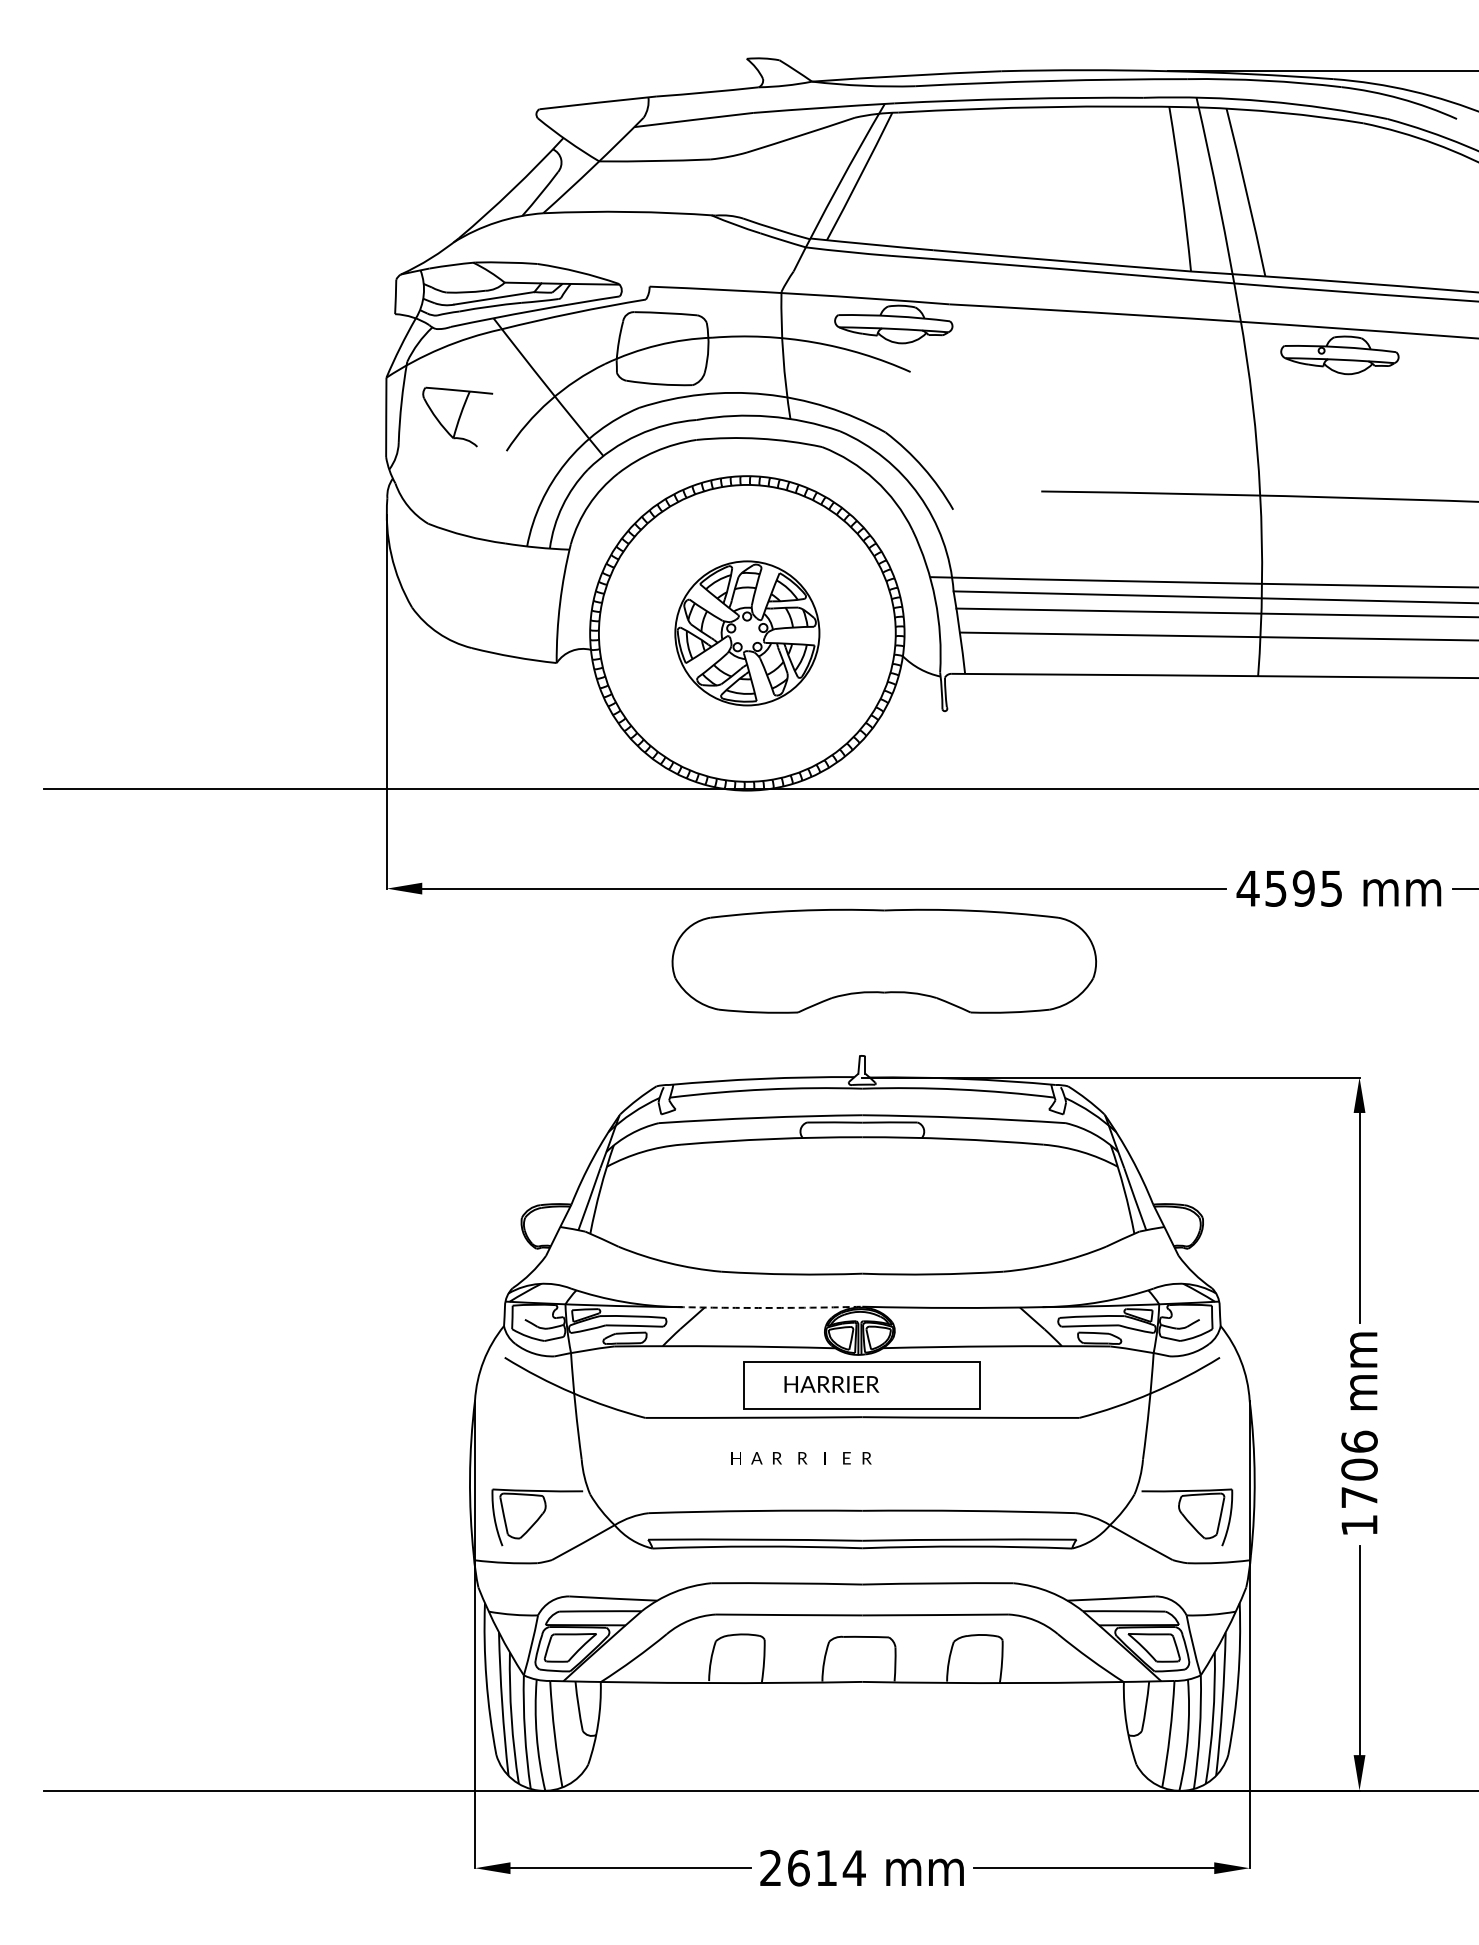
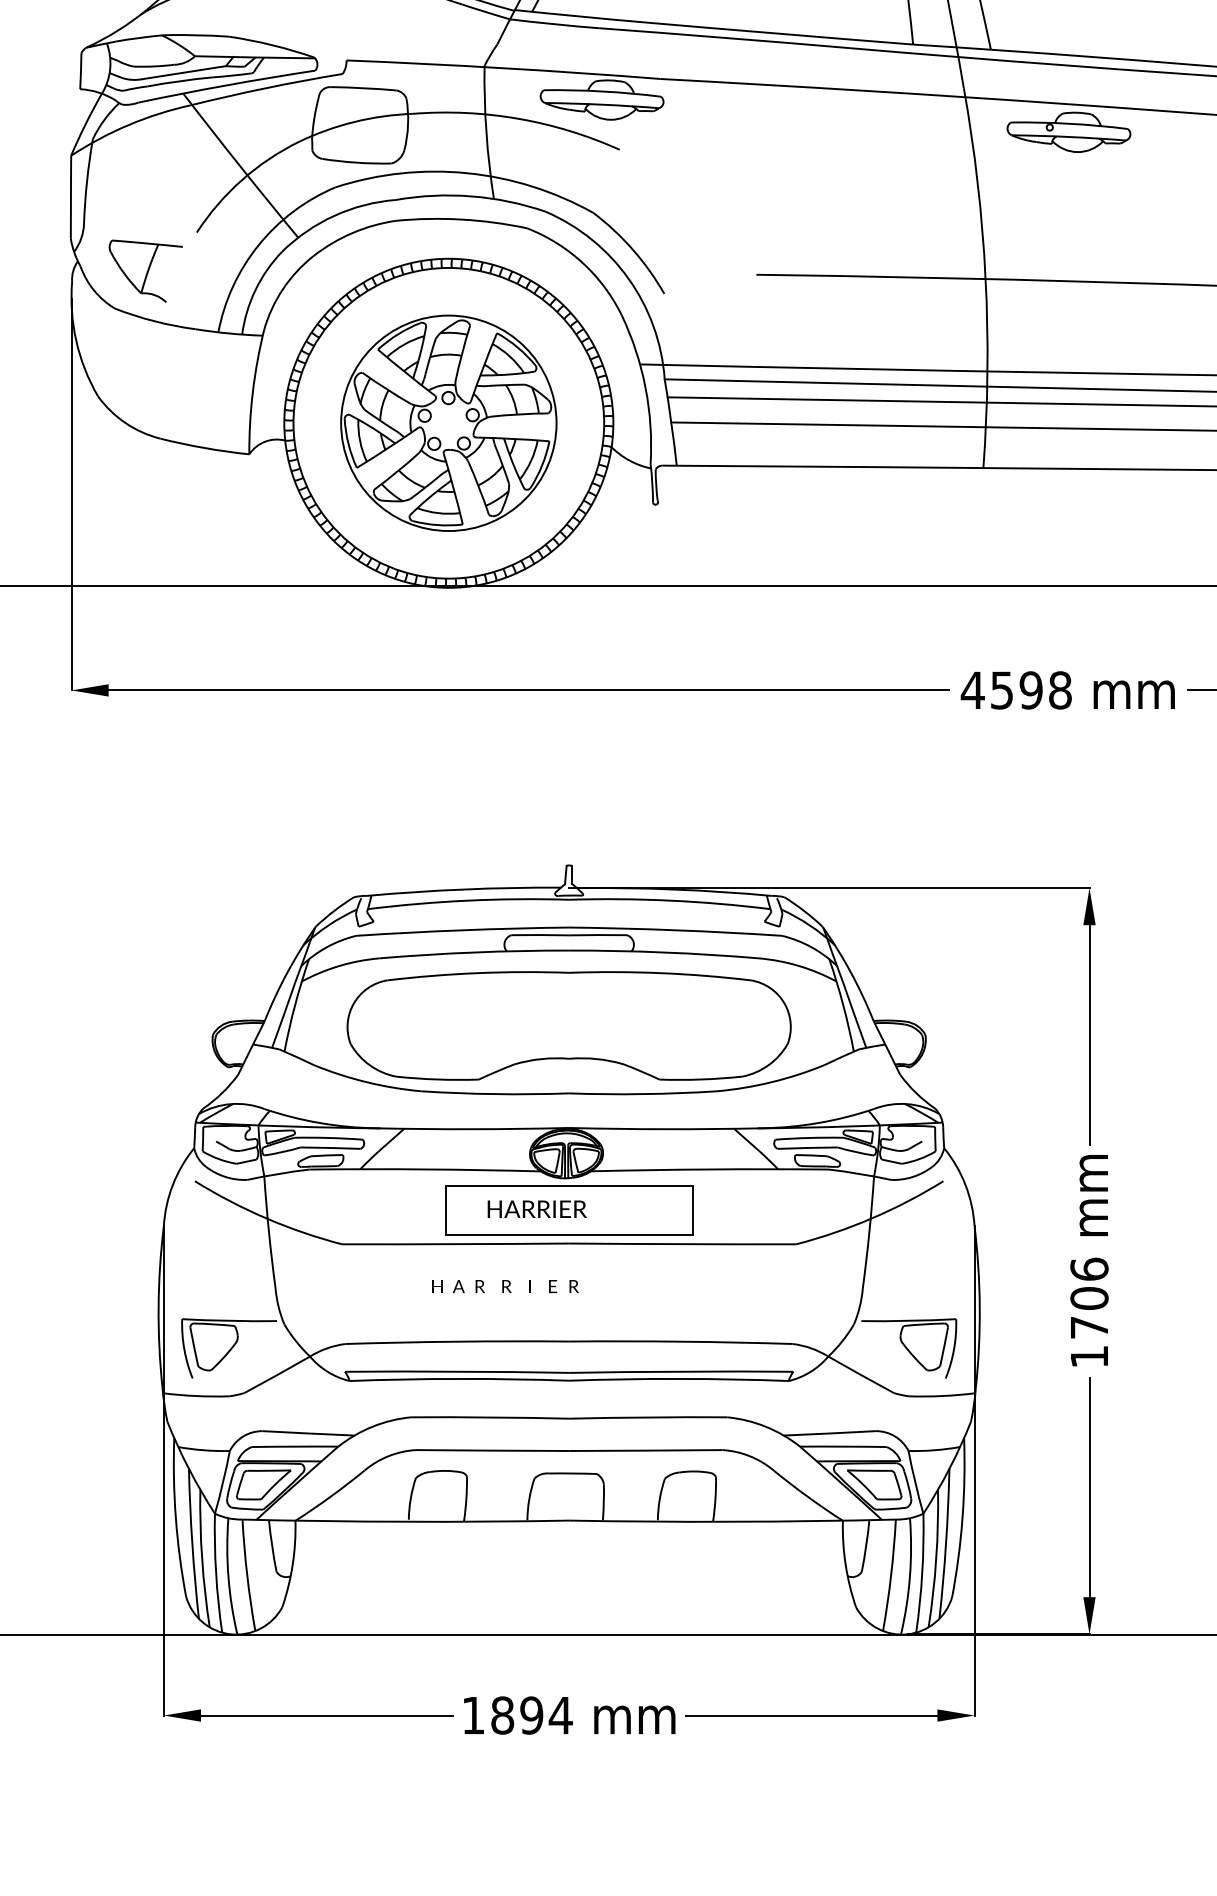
part: (457, 416) -> (145, 270), moved
part: (747, 633) -> (449, 423), size x1.43
text: (1331, 888) -> (1060, 690), 4595 -> 4598
part: (883, 960) -> (568, 1025), moved
arc: (770, 1307) -> (473, 1128), dashed -> solid
text: (798, 1867) -> (502, 1714), 2614 -> 1894

